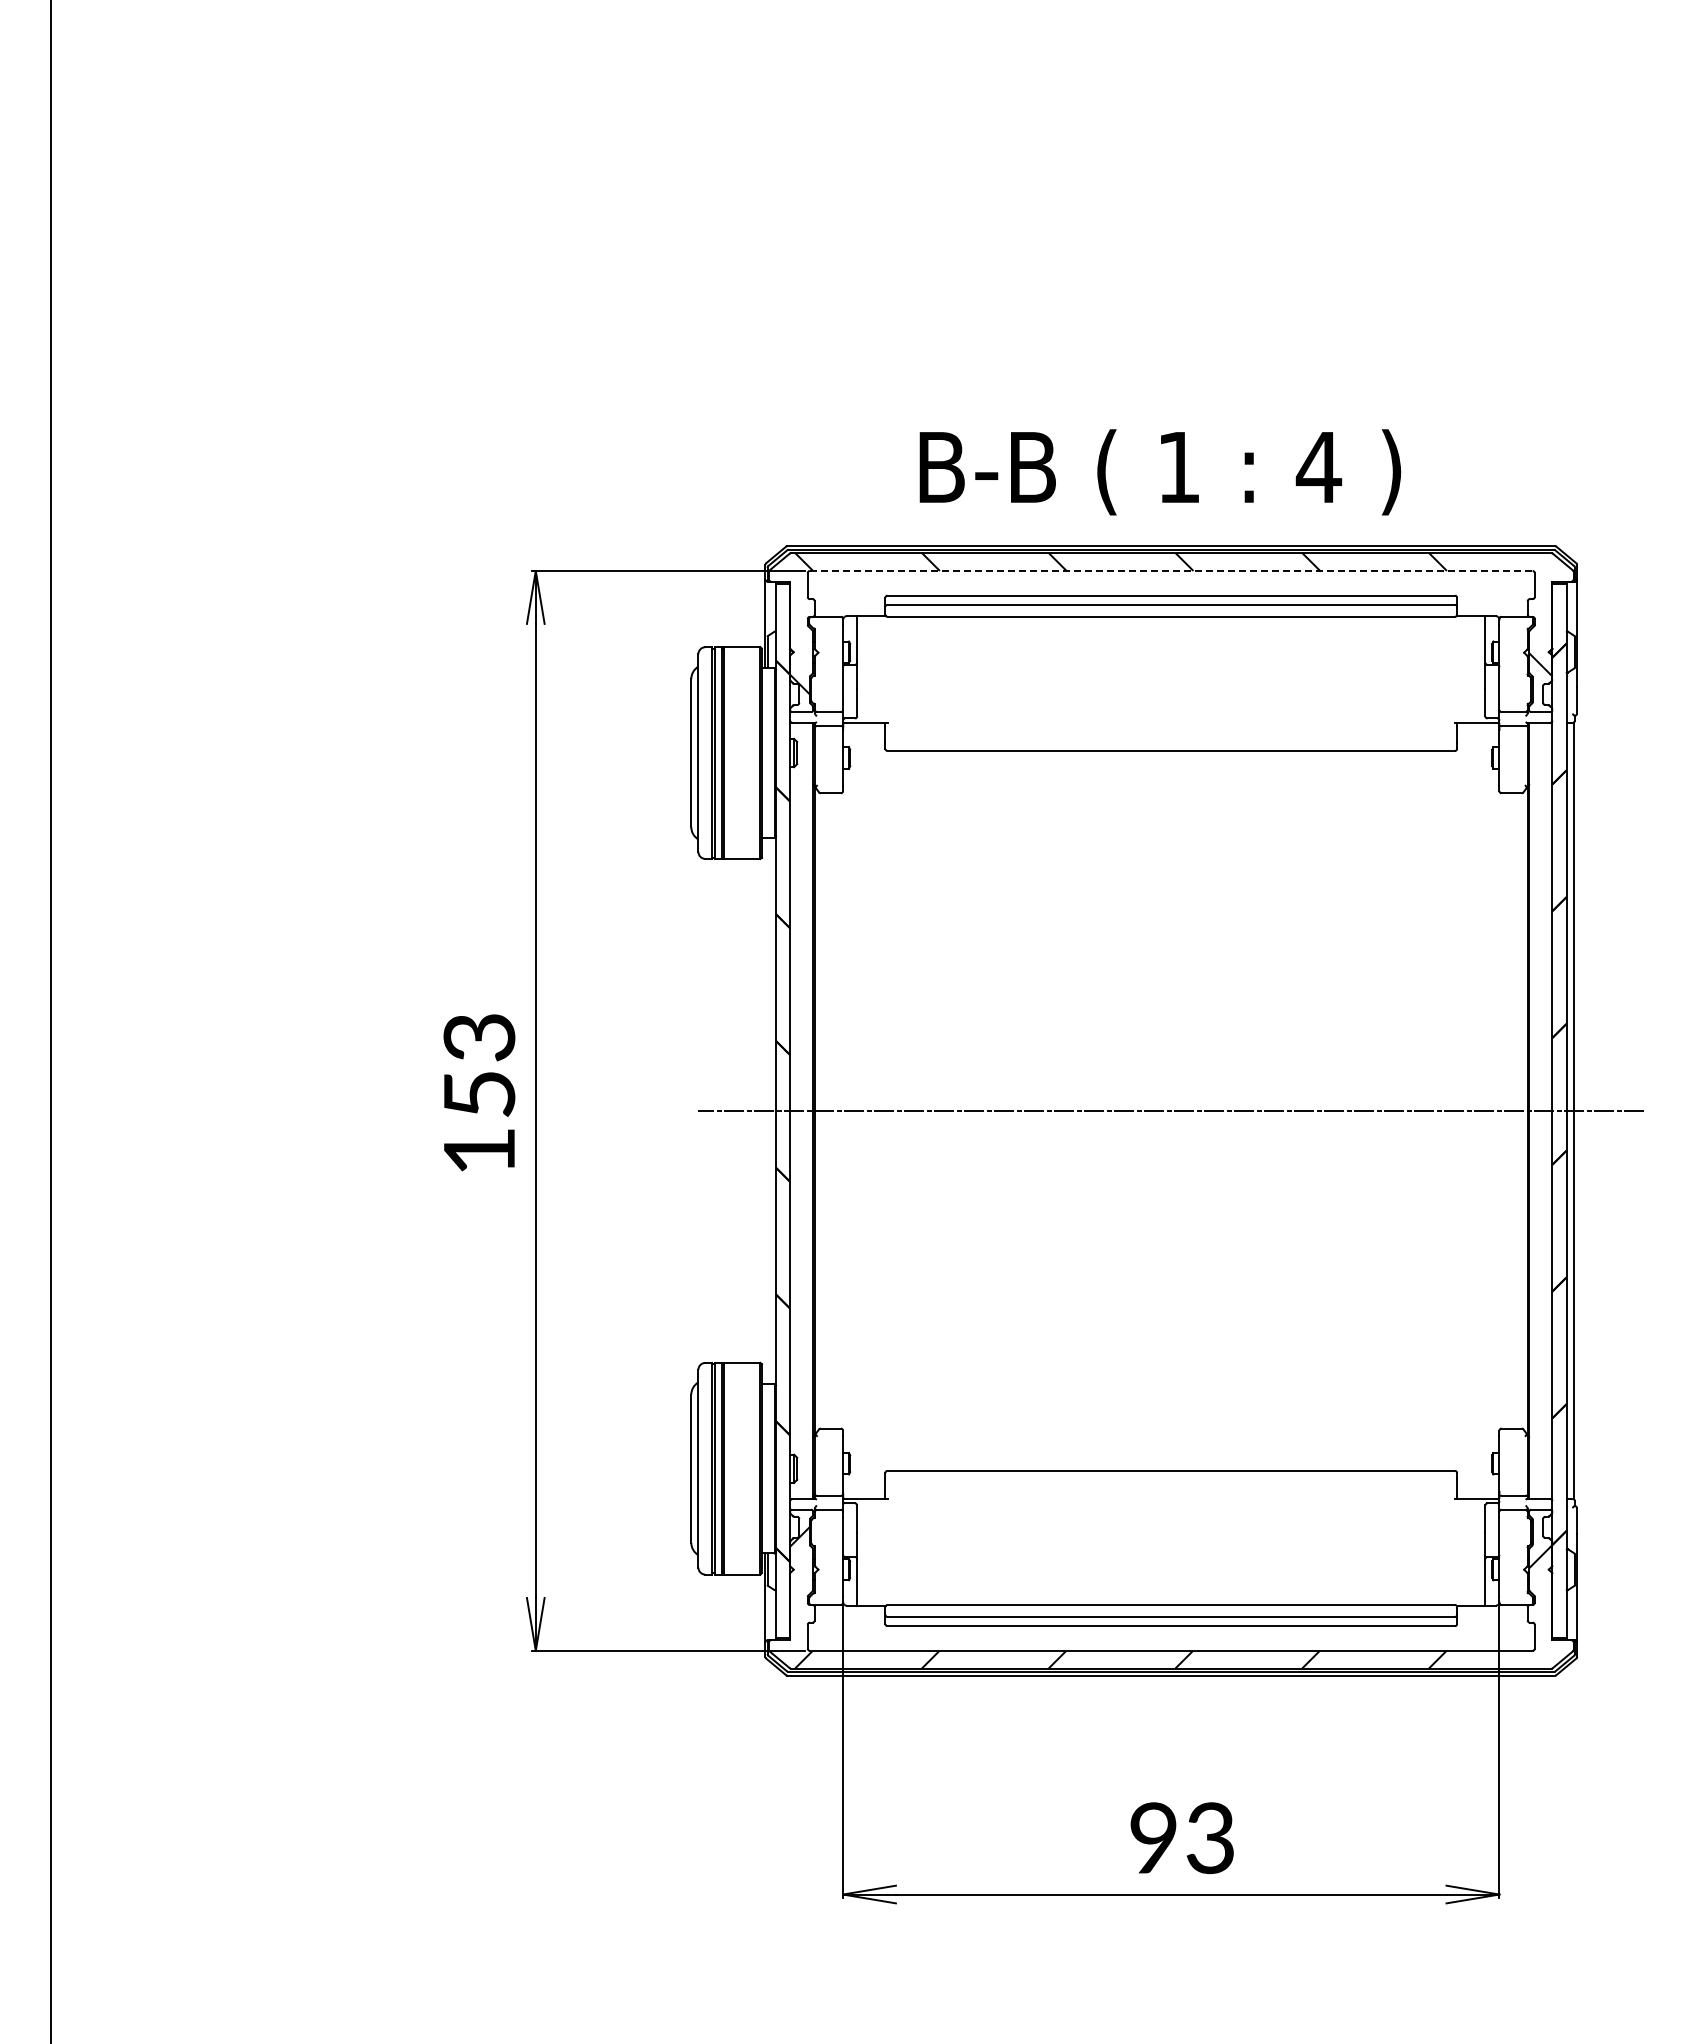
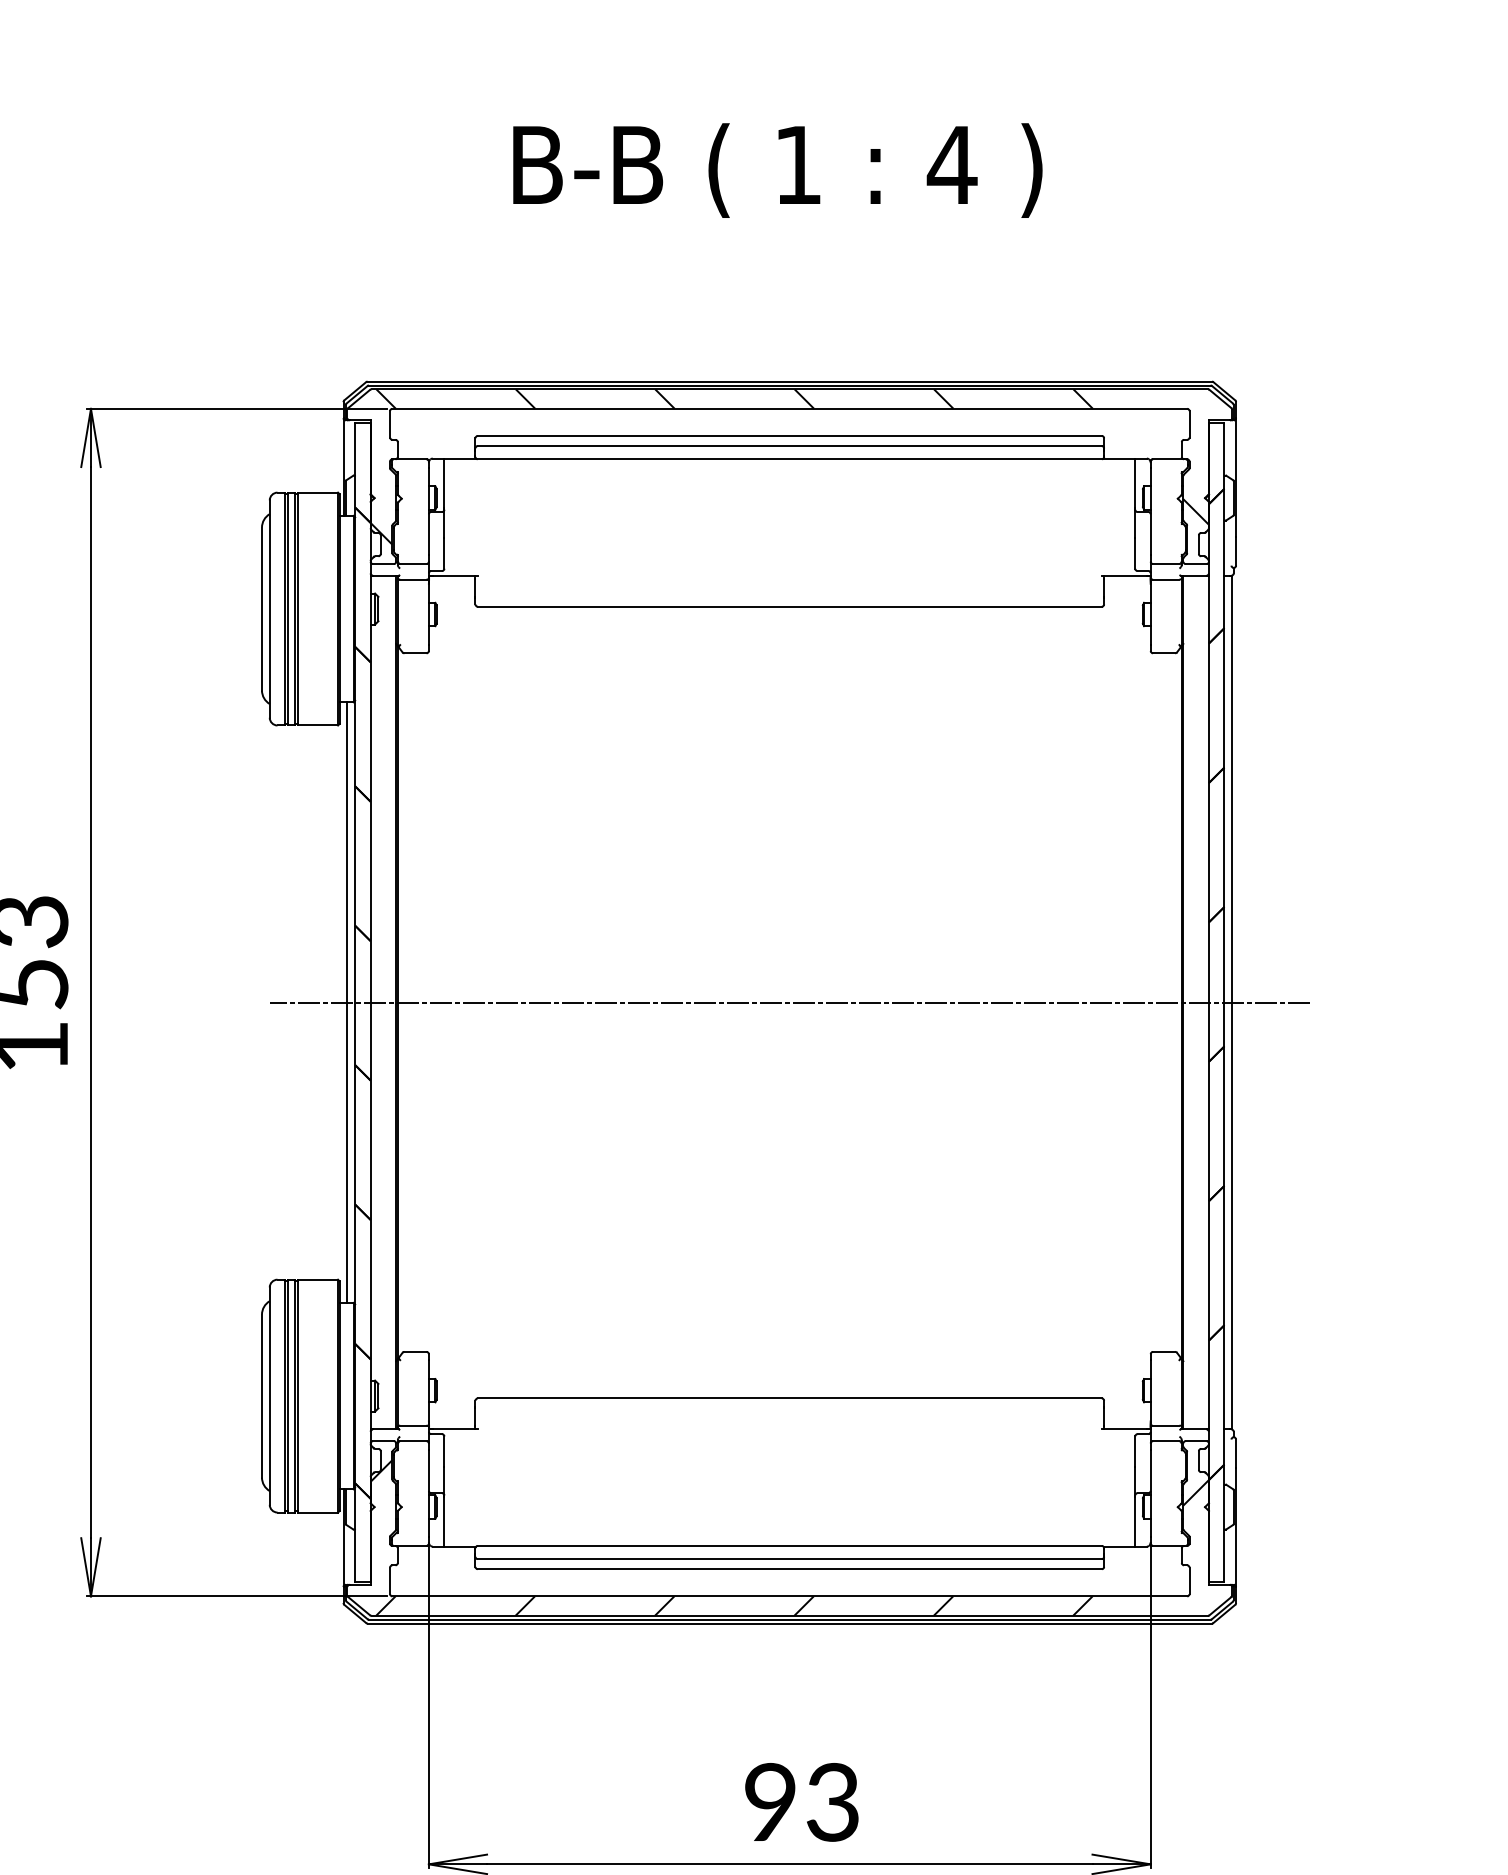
text: (1160, 472) -> (777, 170), moved
line: (1171, 570) -> (790, 408), dashed -> solid
line: (768, 1110) -> (346, 1002), added

